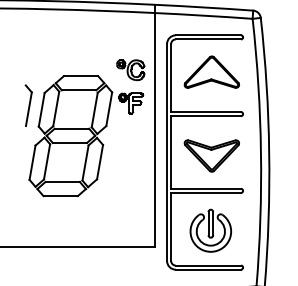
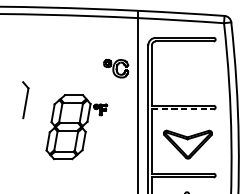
part: (211, 71) -> (187, 69), removed
line: (206, 116) -> (183, 109), solid -> dashed
part: (86, 136) -> (76, 127), size x0.6

